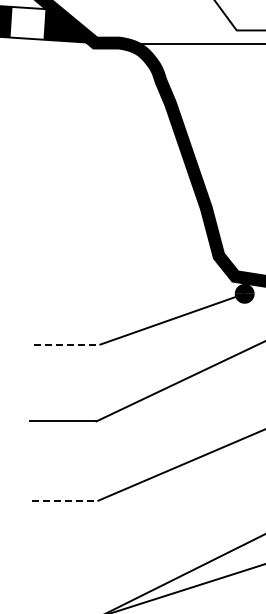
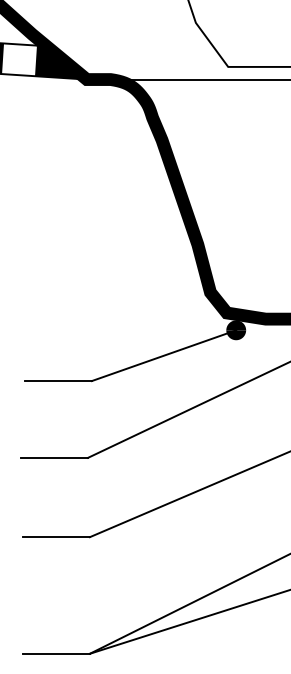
line: (66, 345) -> (58, 381), dashed -> solid
line: (65, 501) -> (57, 537), dashed -> solid

